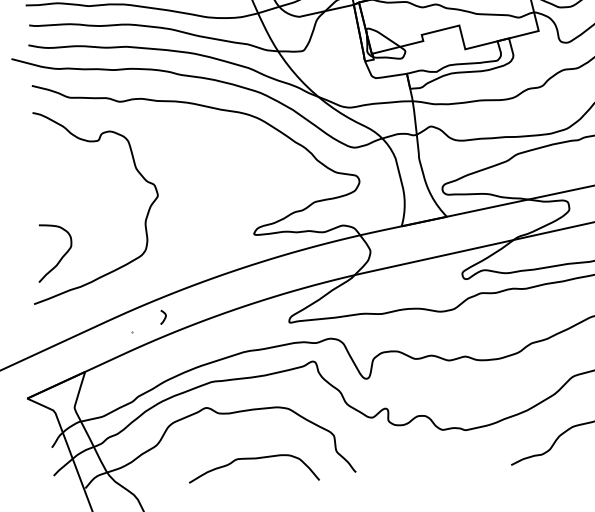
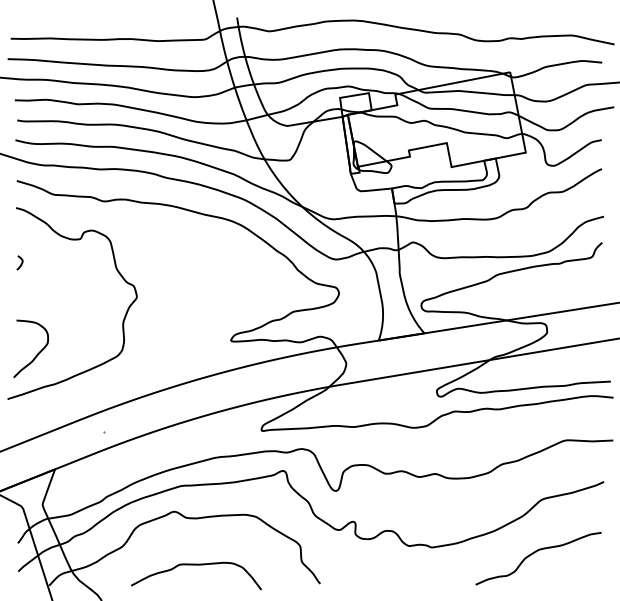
curve: (164, 316) -> (21, 262), moved
curve: (253, 459) -> (196, 565), moved

